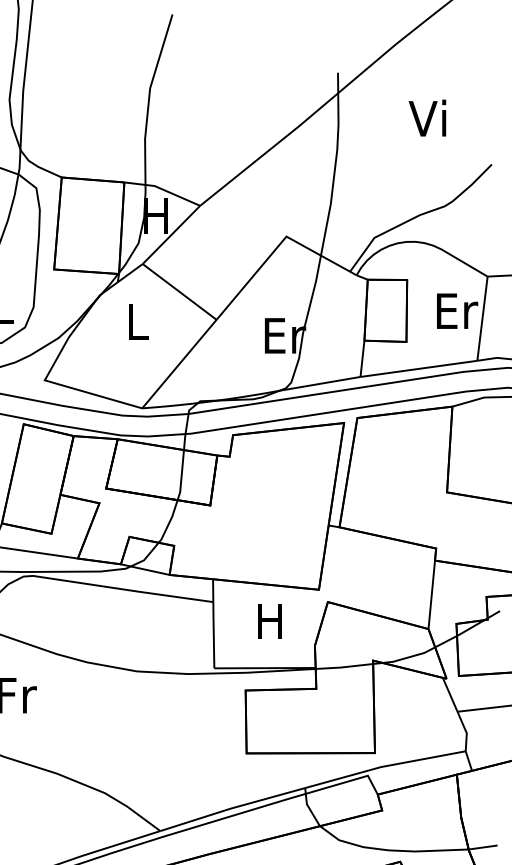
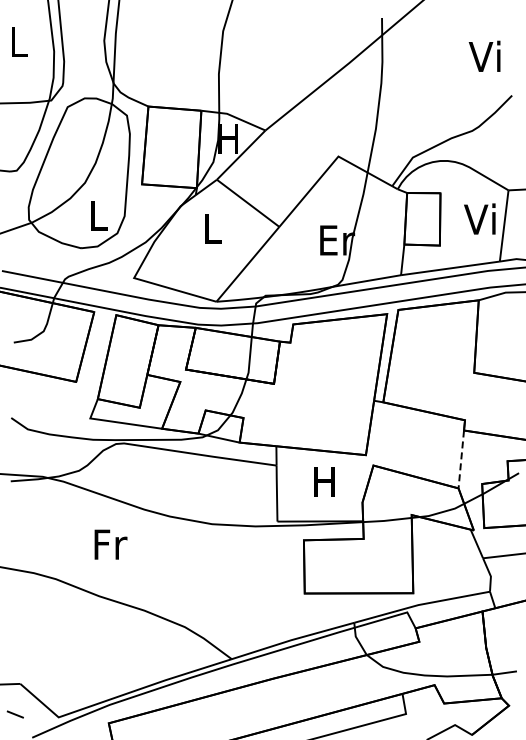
text: (427, 117) -> (484, 55), moved
text: (456, 309) -> (482, 218), Er -> Vi
line: (432, 594) -> (461, 459), solid -> dashed

